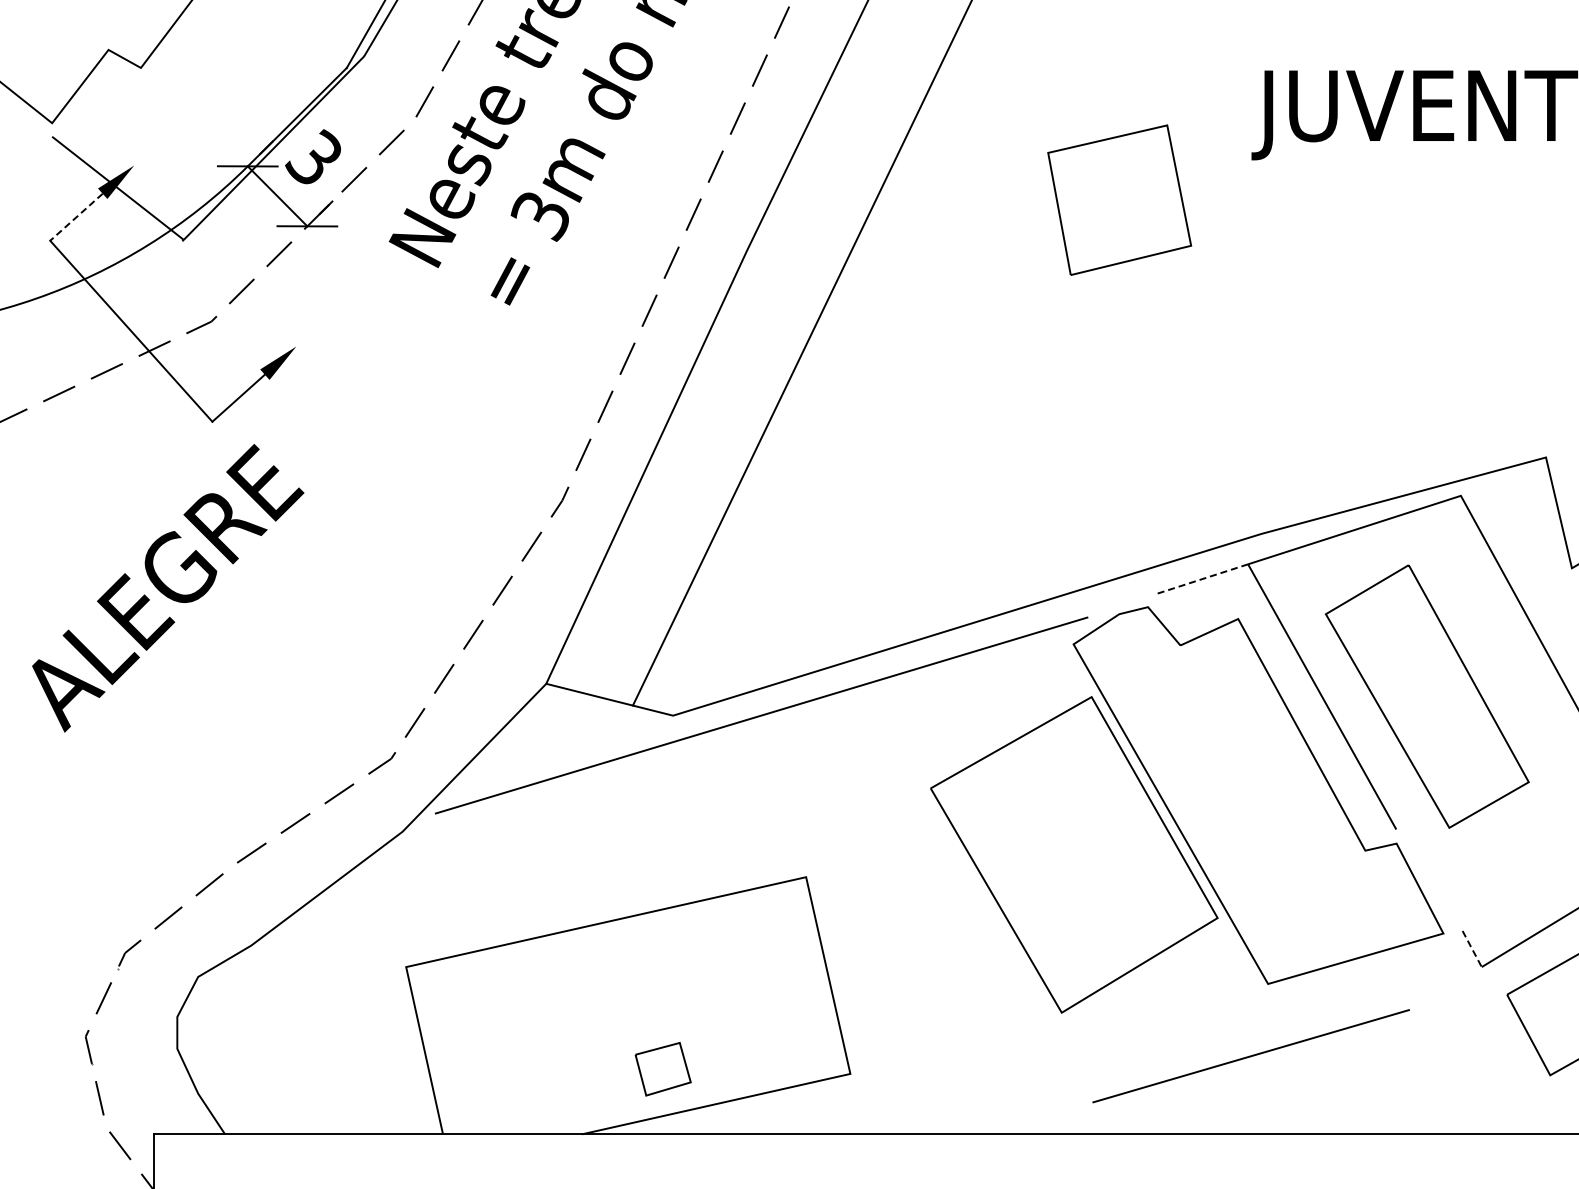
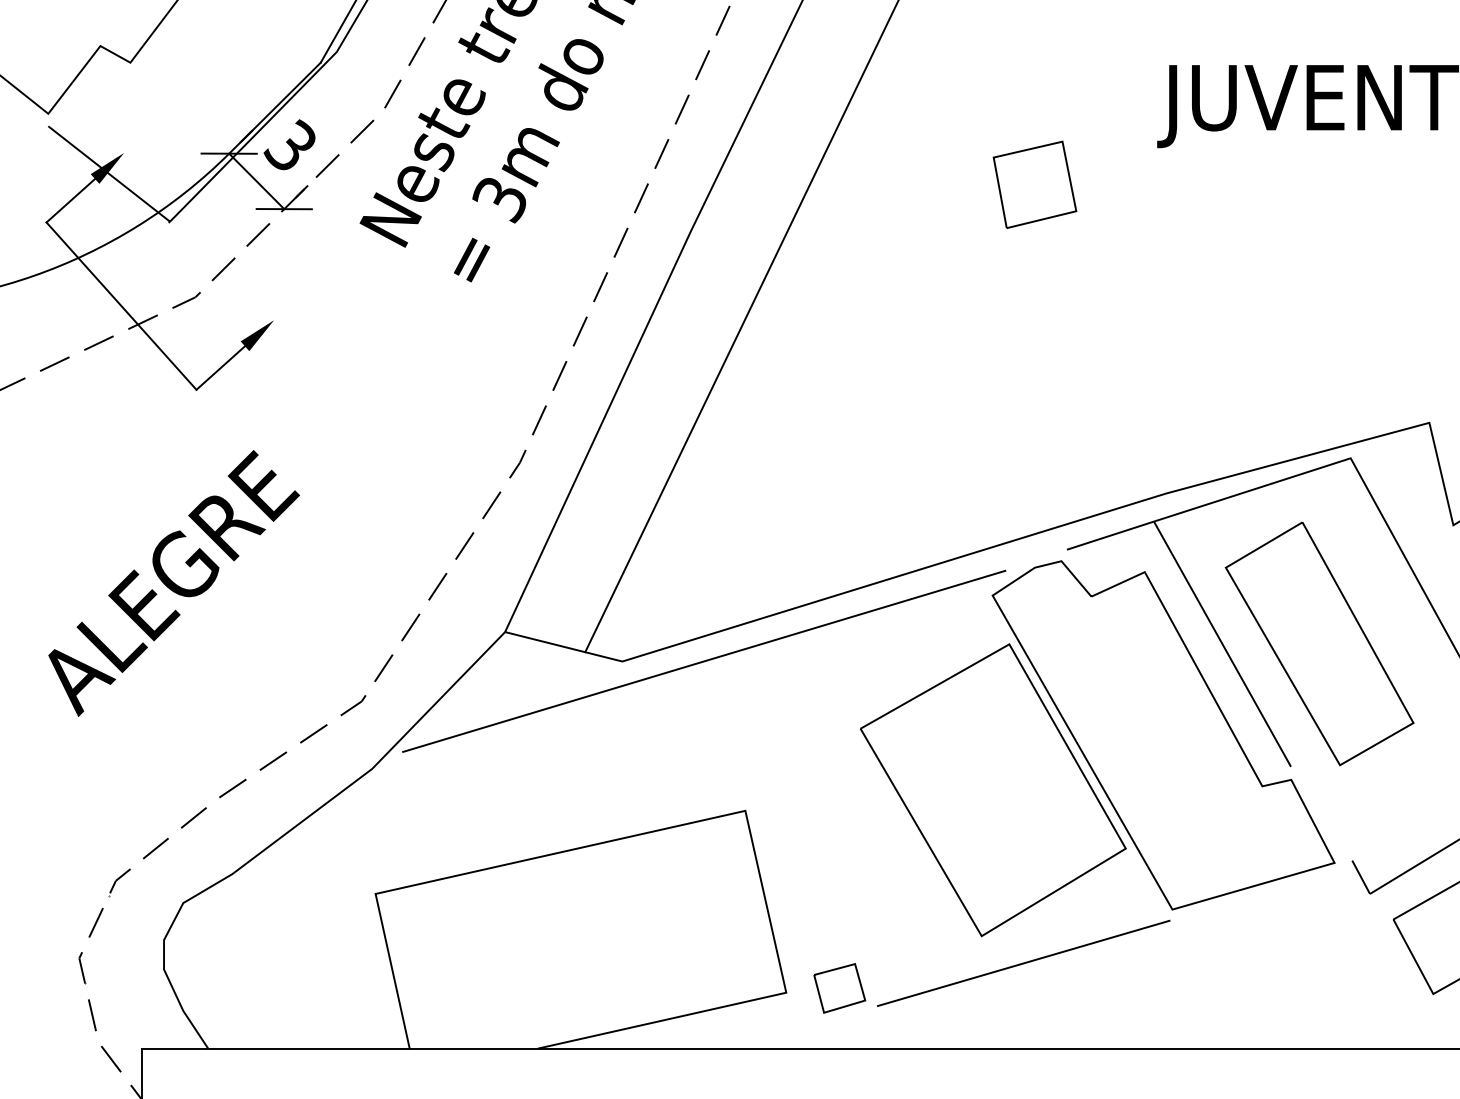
part: (1118, 199) -> (1034, 184), size x0.62
line: (76, 217) -> (70, 200), dashed -> solid
line: (1200, 579) -> (1109, 535), dashed -> solid
text: (168, 588) -> (174, 583), moved
line: (1472, 949) -> (1361, 877), dashed -> solid
line: (1250, 1056) -> (1023, 963), moved
part: (662, 1069) -> (839, 988), moved

